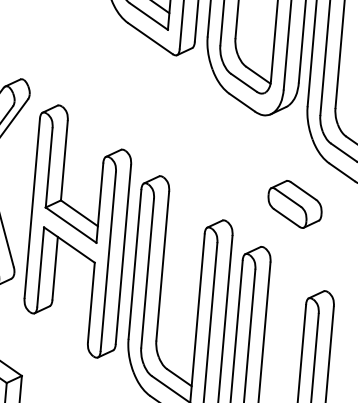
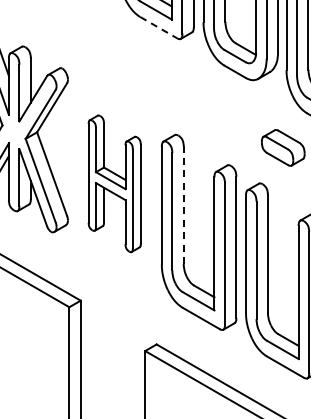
line: (151, 38) -> (159, 27), solid -> dashed
part: (77, 231) -> (114, 183), size x0.7
line: (162, 266) -> (183, 205), solid -> dashed

